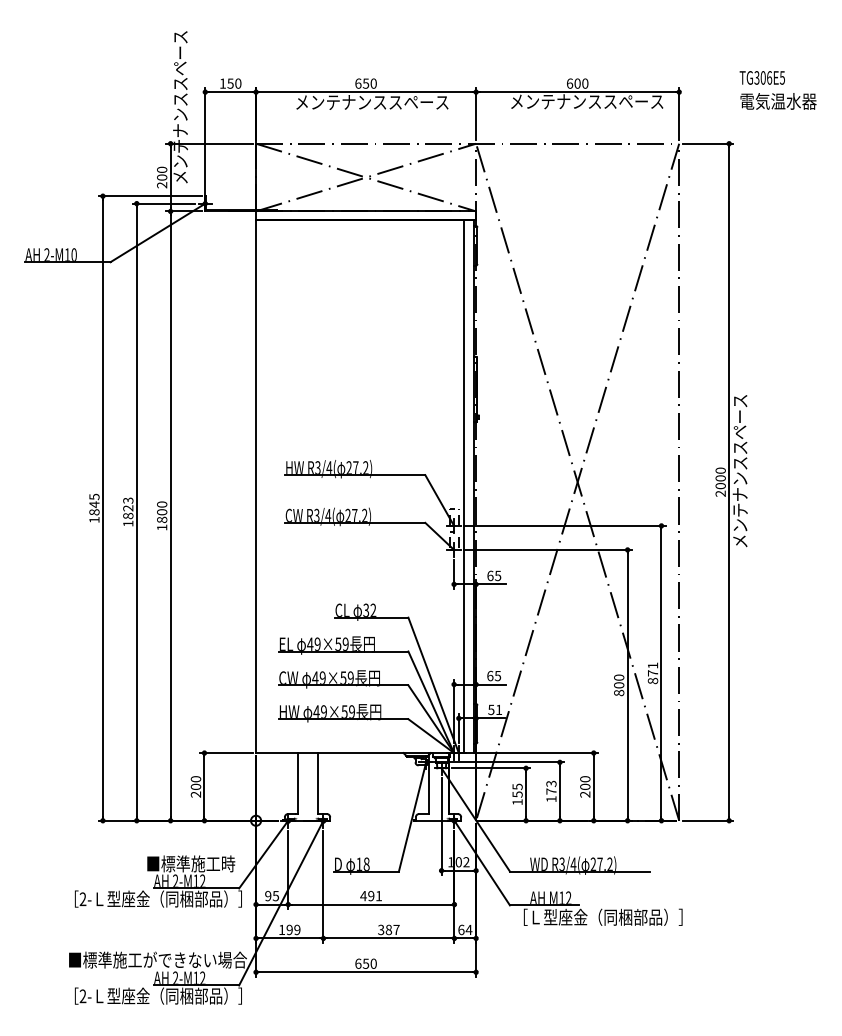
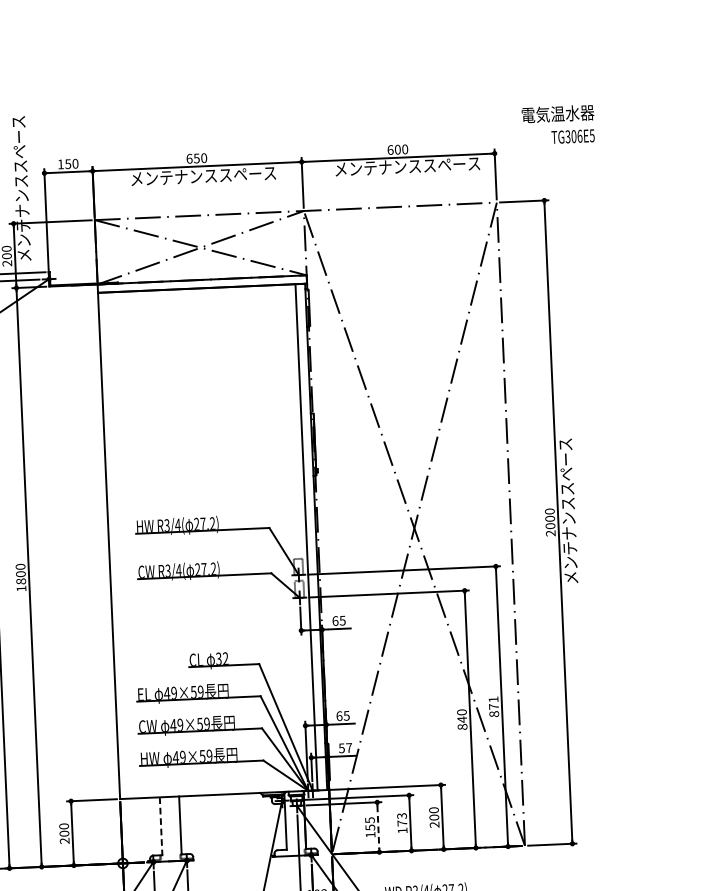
text: (778, 101) -> (558, 114), moved
text: (619, 685) -> (462, 719), 800 -> 840
text: (499, 709) -> (349, 747), 51 -> 57
line: (297, 784) -> (160, 827), solid -> dashed
line: (526, 794) -> (378, 827), solid -> dashed

